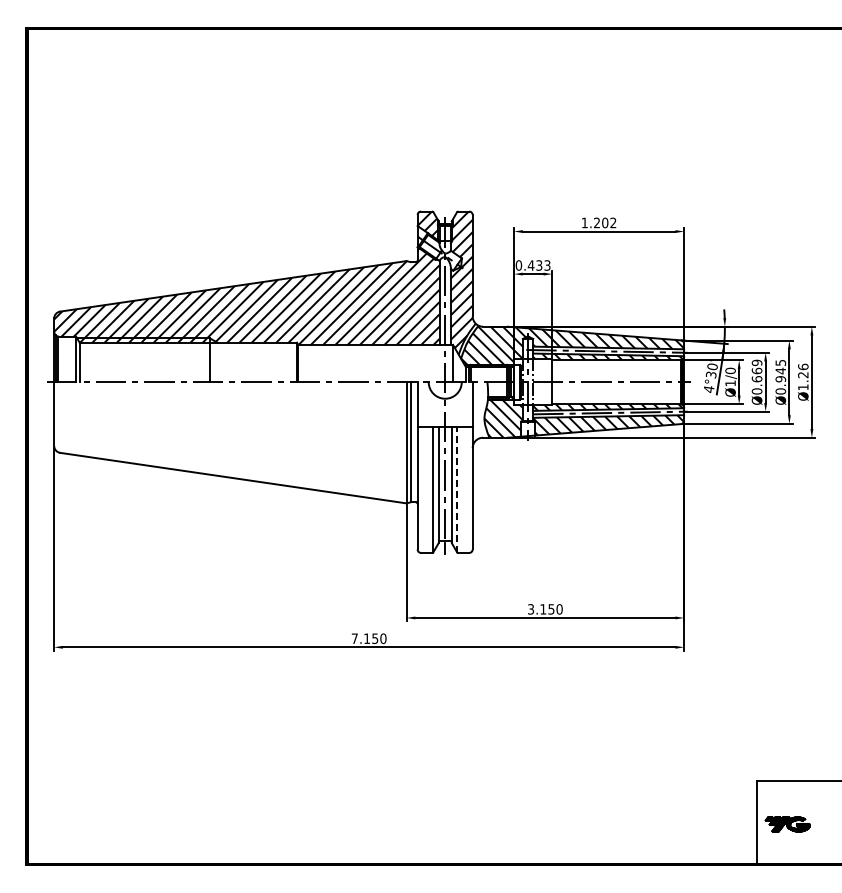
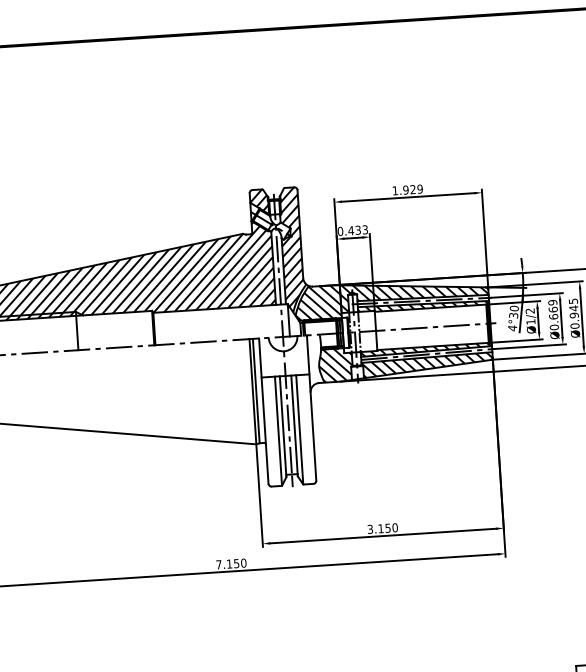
text: (604, 222) -> (412, 189), 1.202 -> 1.929
text: (730, 370) -> (530, 310), Ø1/0 -> Ø1/2
line: (457, 489) -> (299, 429), dashed -> solid

